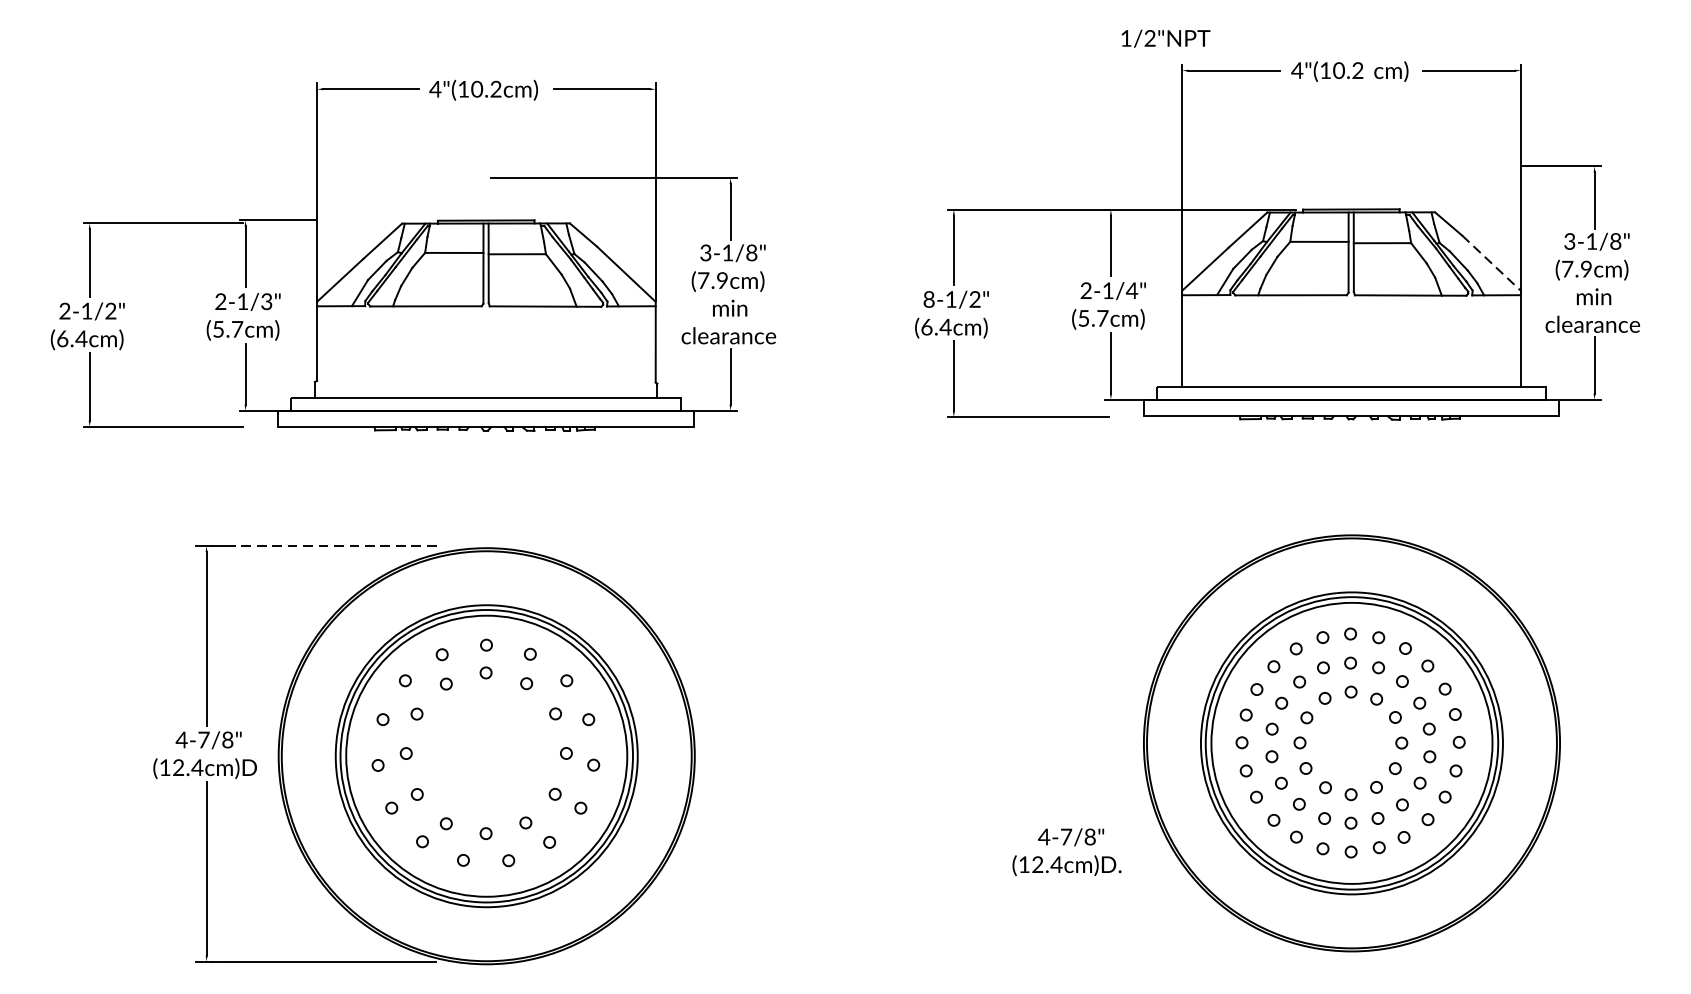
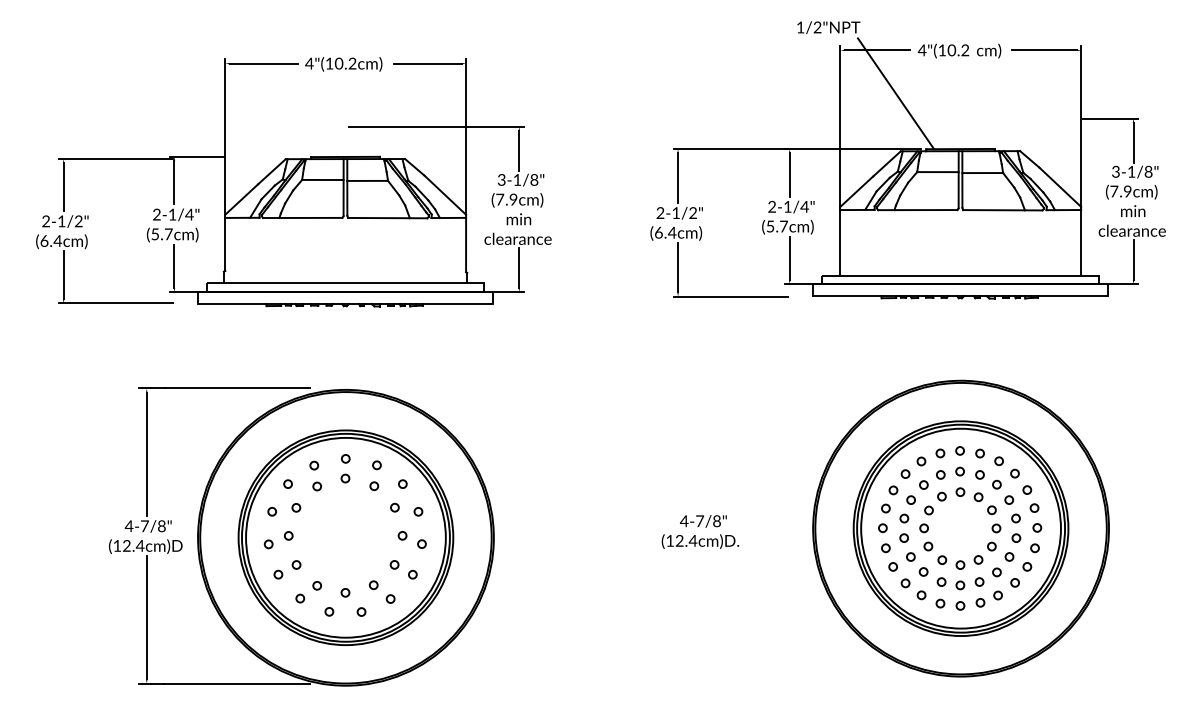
line: (1259, 131) -> (895, 93), added
line: (1491, 263) -> (1060, 187), dashed -> solid
text: (929, 300) -> (660, 213), 8-1/2" -> 2-1/2"
text: (266, 301) -> (189, 214), 2-1/3" -> 2-1/4"
line: (334, 546) -> (237, 388), dashed -> solid
text: (1067, 851) -> (700, 531), moved

